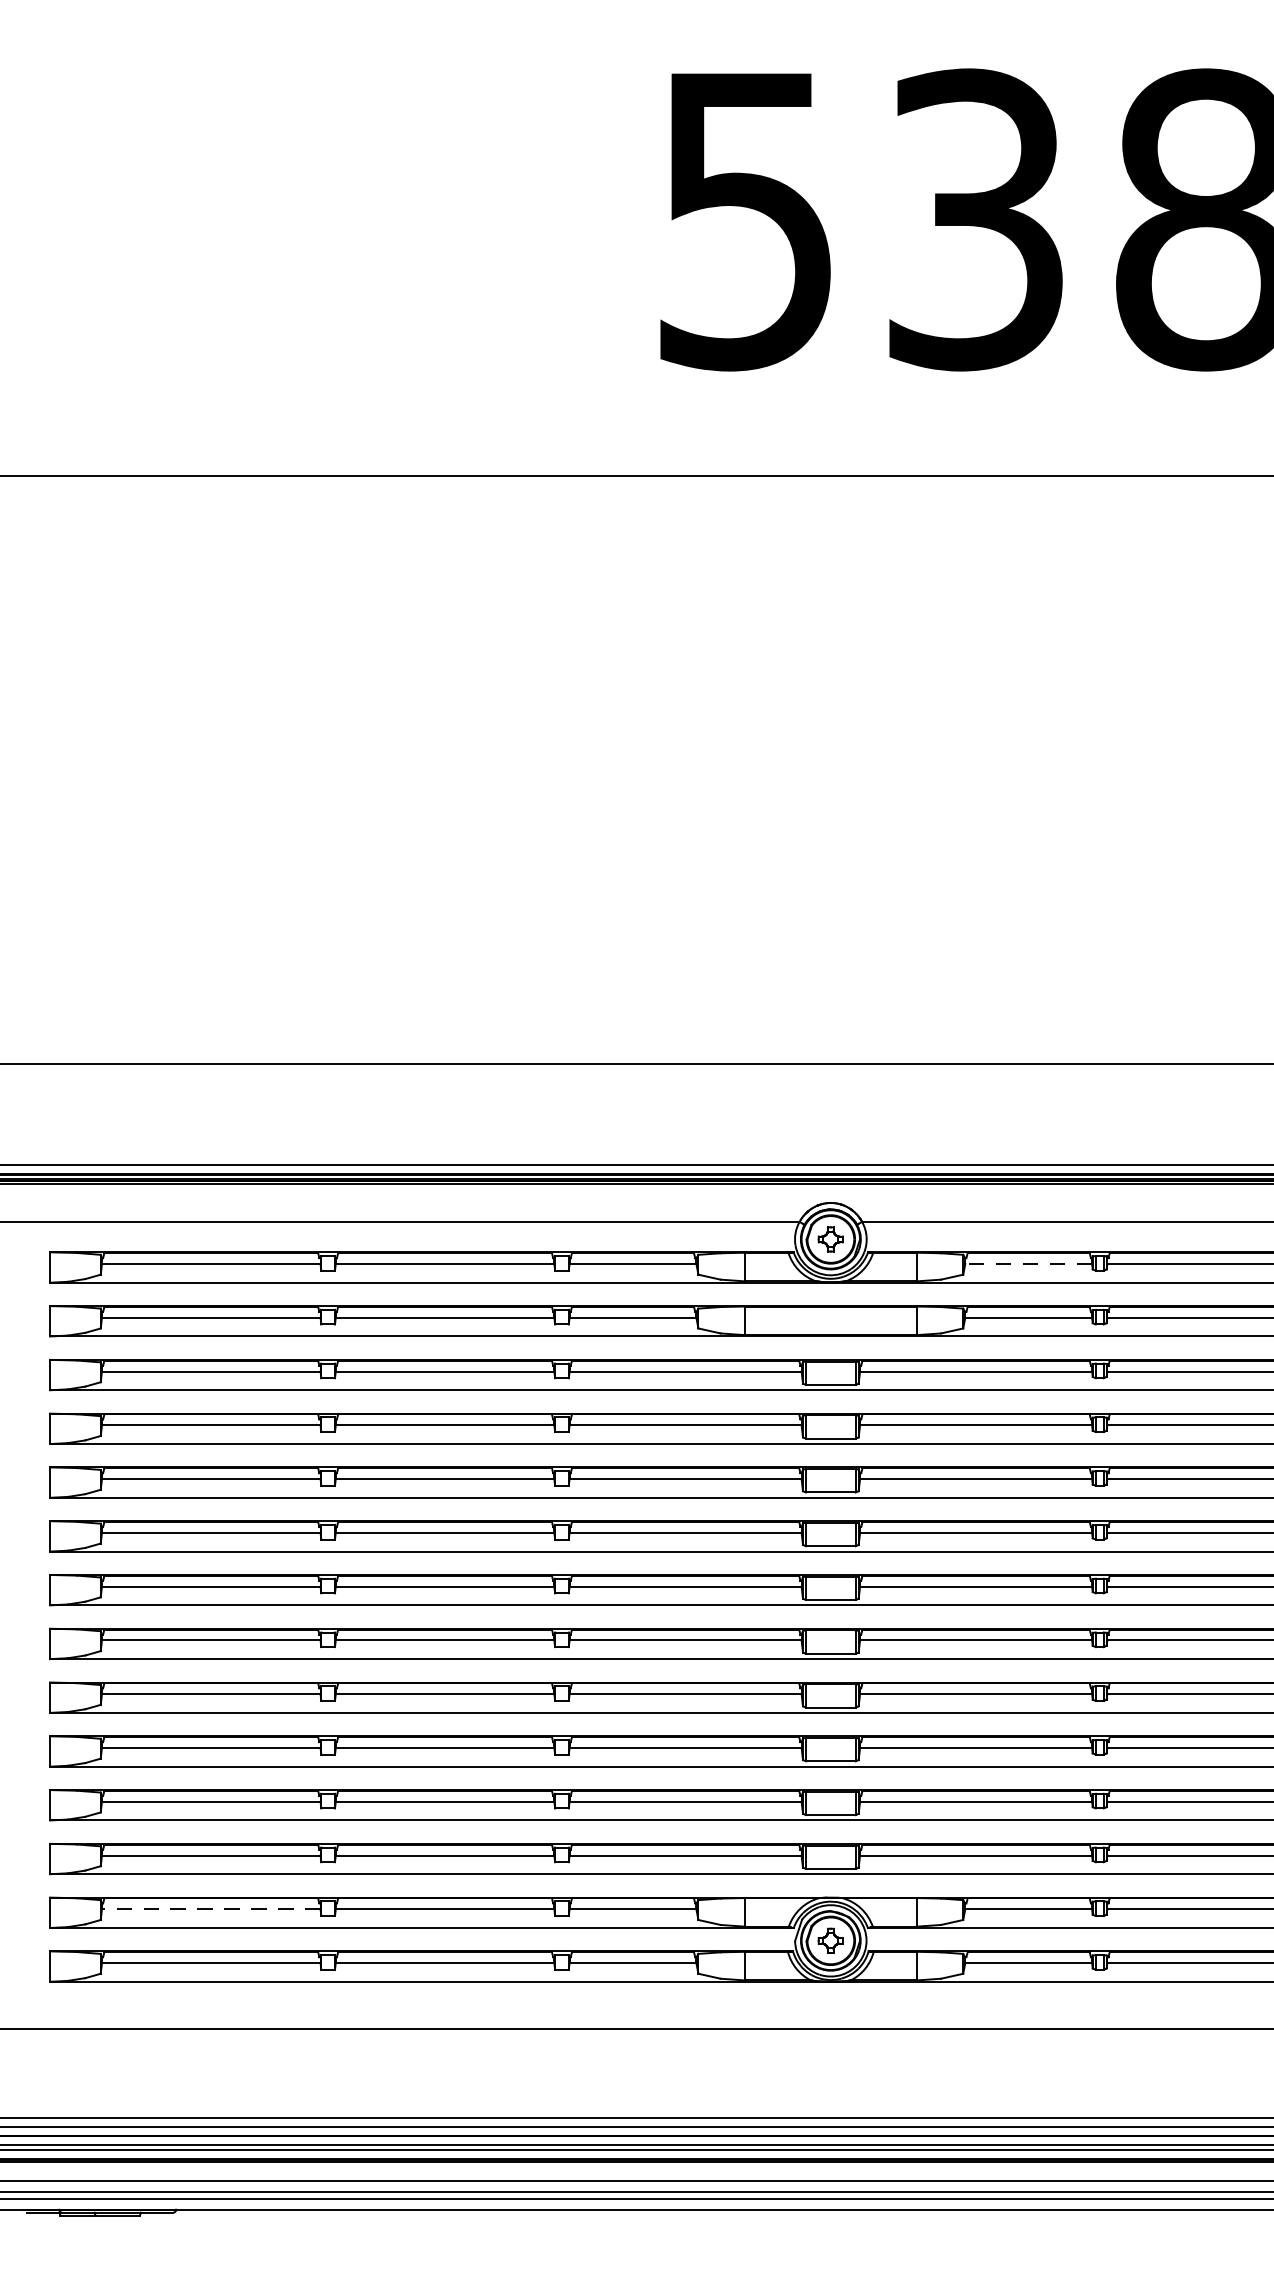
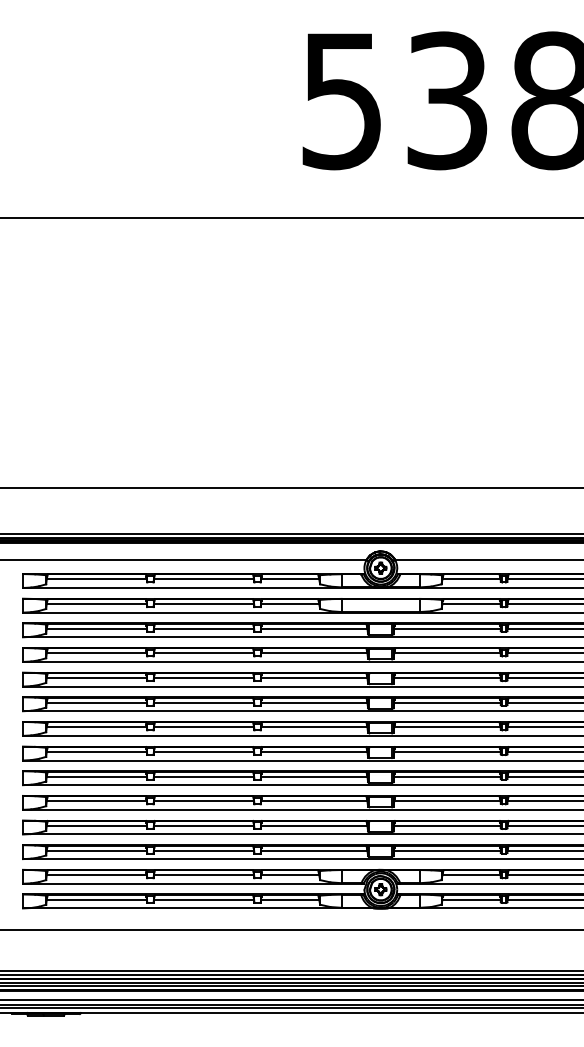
line: (1028, 1264) -> (471, 579), dashed -> solid
line: (210, 1909) -> (96, 875), dashed -> solid

